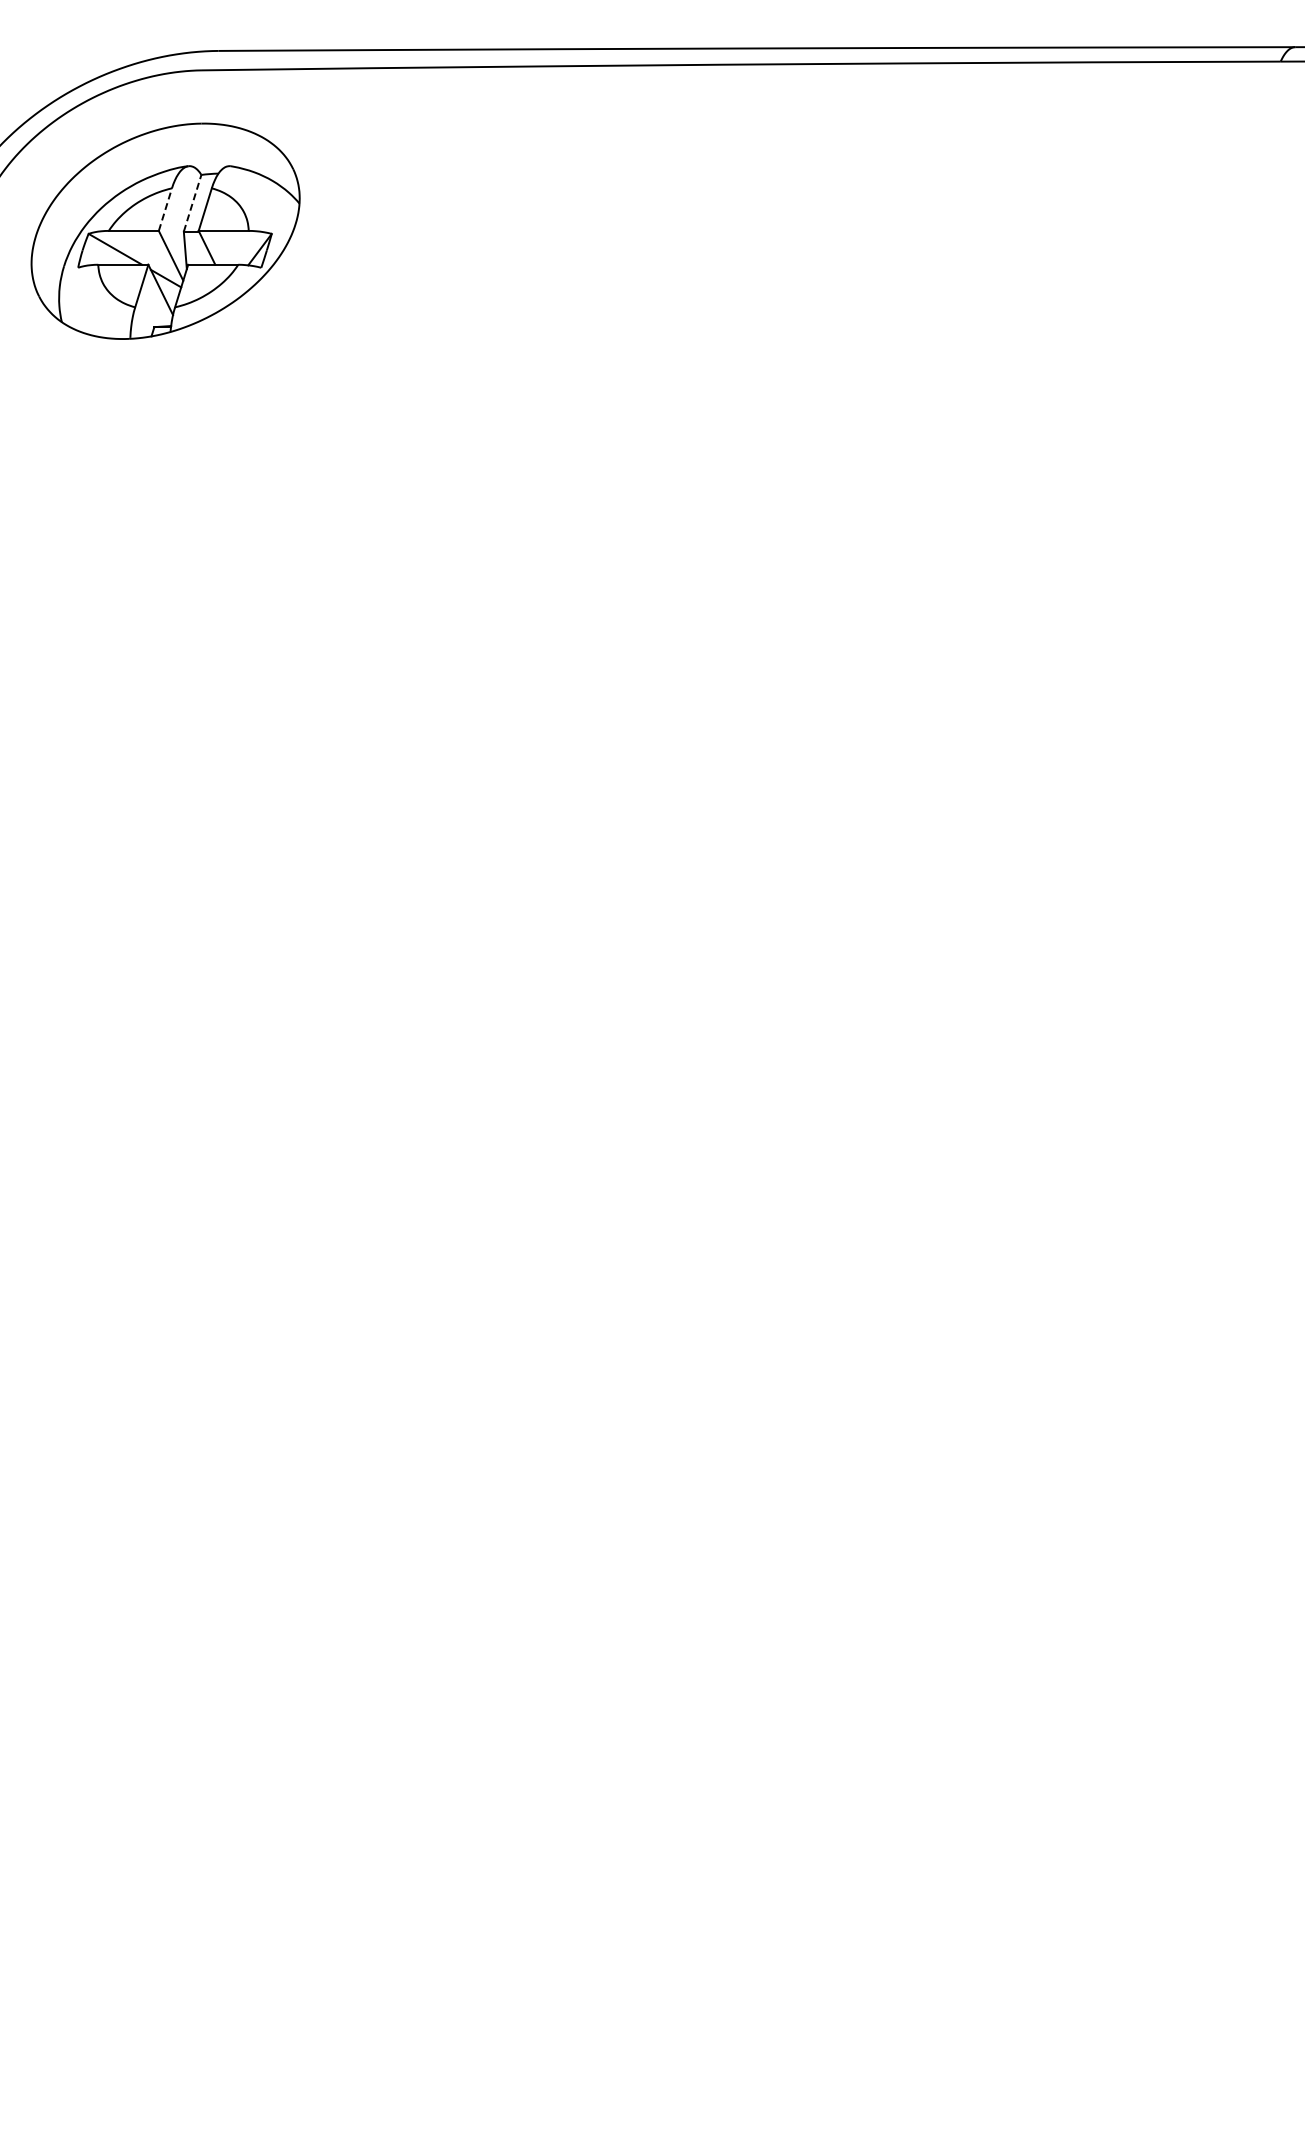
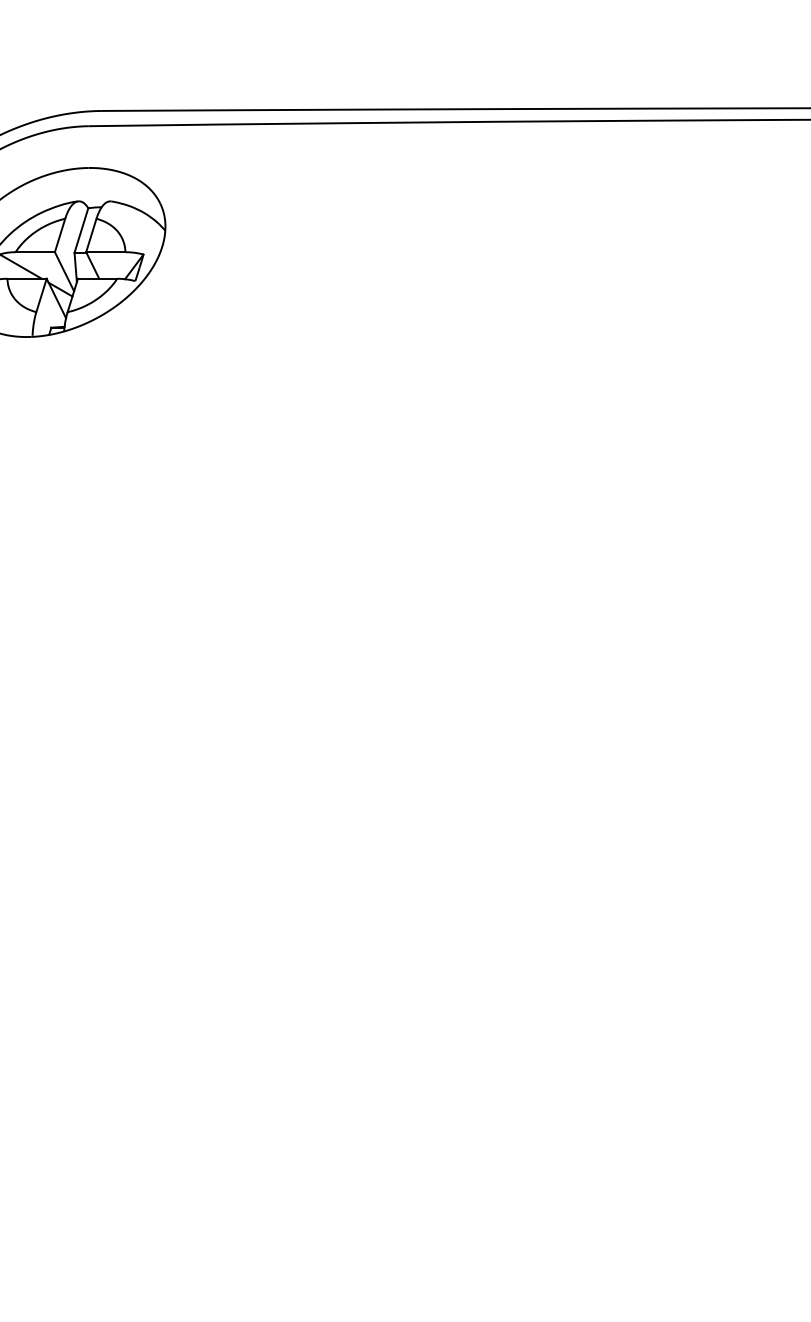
line: (192, 203) -> (81, 230), dashed -> solid
line: (165, 209) -> (60, 235), dashed -> solid

